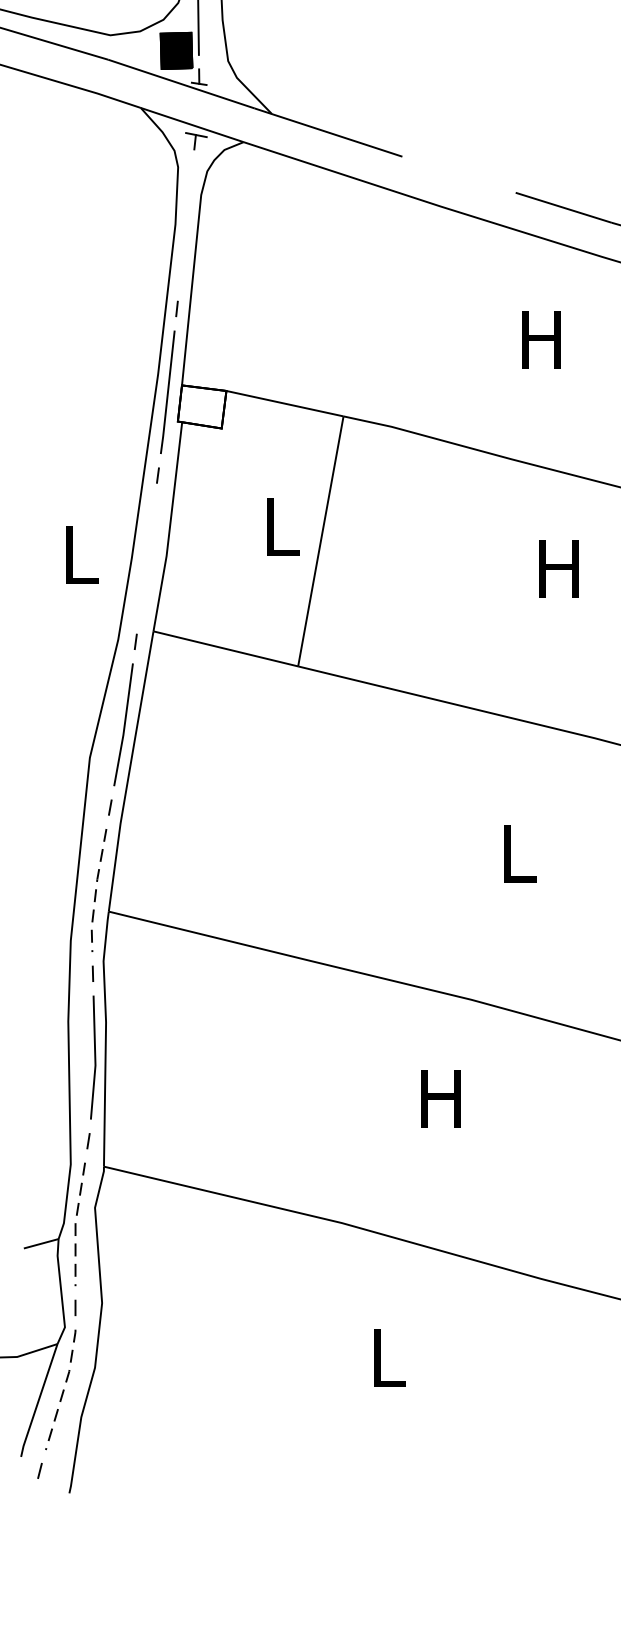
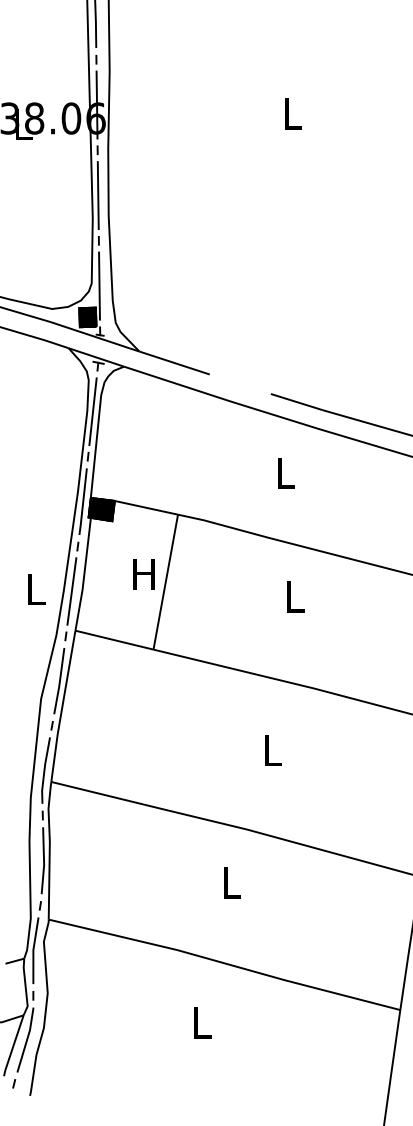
line: (185, 225) -> (92, 411), added
text: (540, 340) -> (284, 473), H -> L
fill: (201, 406) -> (101, 509), added
text: (279, 527) -> (143, 574), L -> H
line: (146, 558) -> (71, 591), added
text: (557, 567) -> (293, 596), H -> L
line: (96, 892) -> (44, 771), dashed -> solid
text: (440, 1097) -> (230, 882), H -> L
line: (75, 1223) -> (33, 950), dashed -> solid
line: (64, 1388) -> (27, 1039), dashed -> solid

